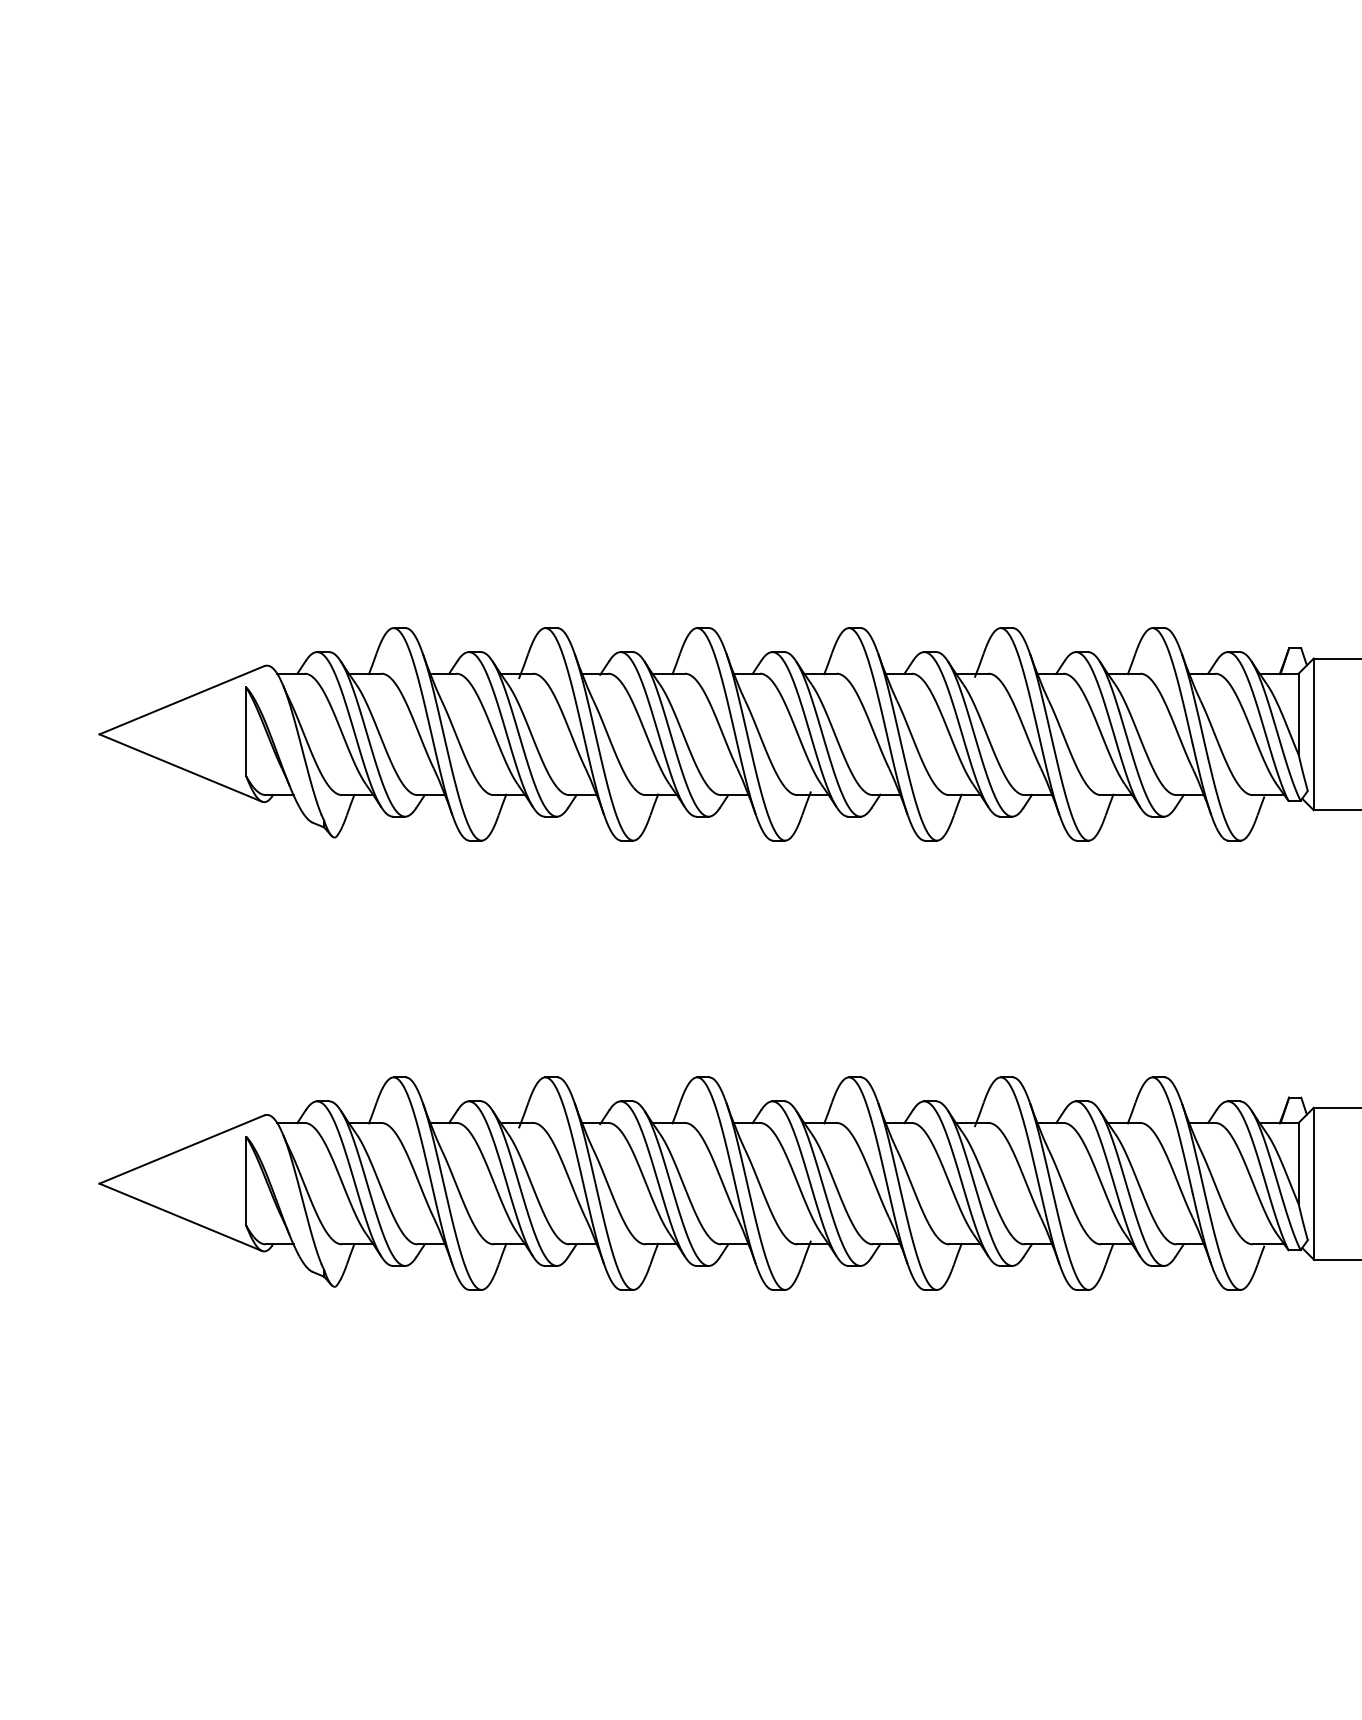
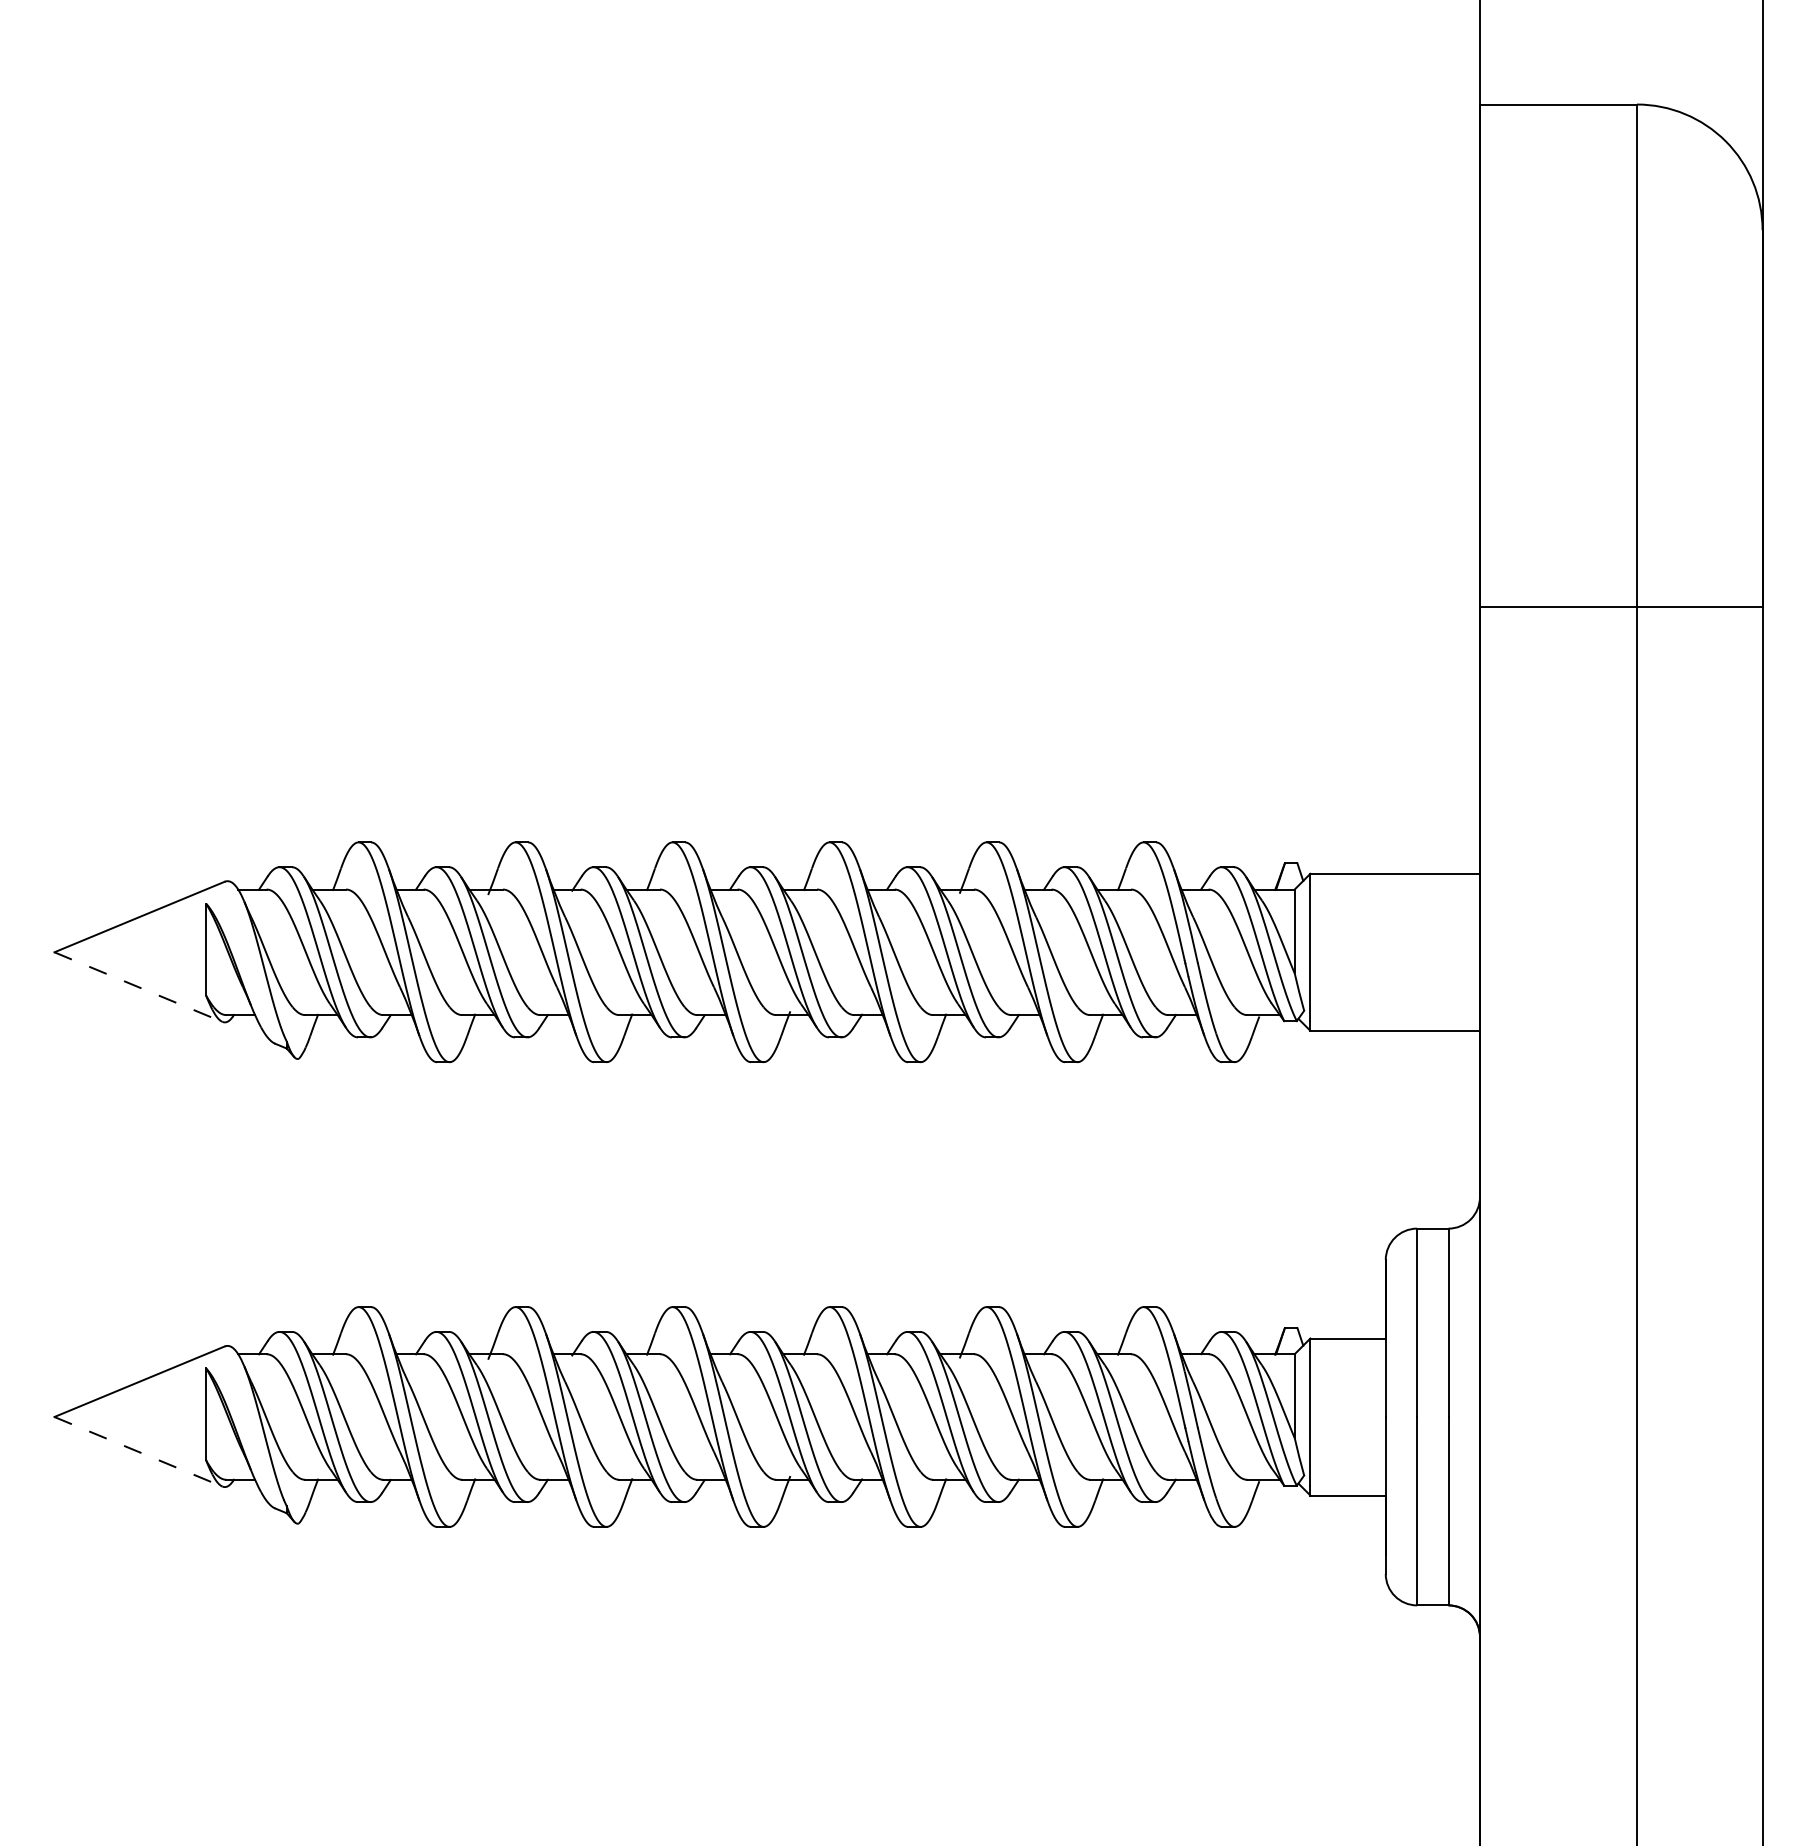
line: (180, 768) -> (138, 987), solid -> dashed
line: (180, 1217) -> (138, 1451), solid -> dashed

